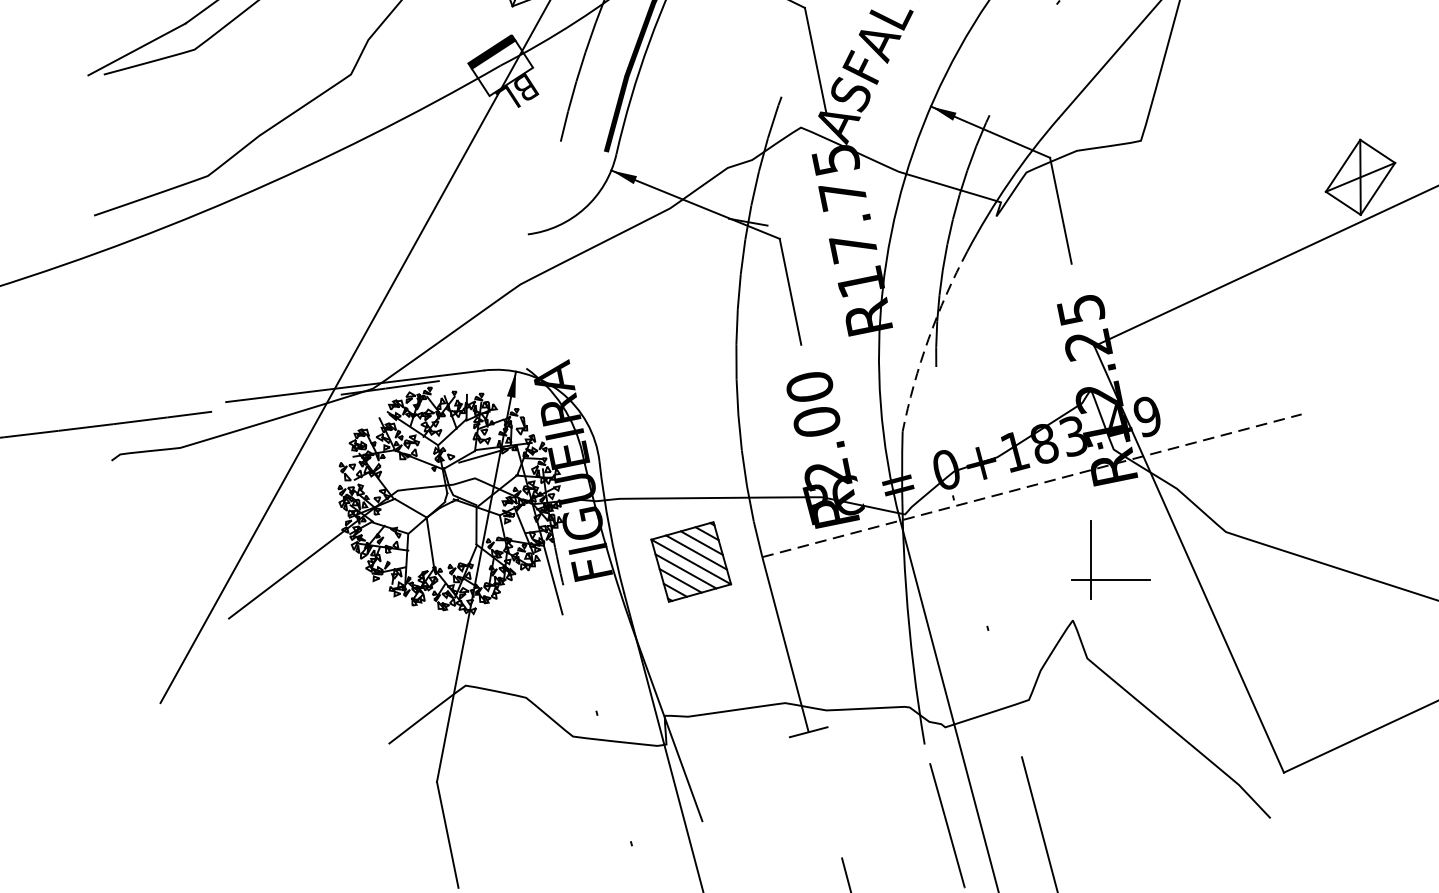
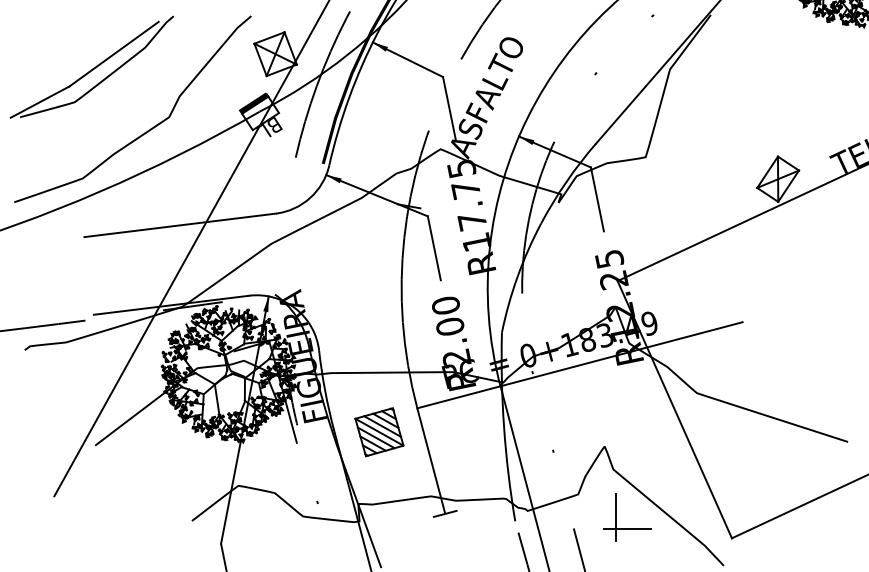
line: (368, 254) -> (179, 225), added
arc: (928, 338) -> (517, 276), dashed -> solid
line: (1032, 486) -> (580, 365), dashed -> solid
part: (1092, 560) -> (616, 517), moved
part: (691, 562) -> (379, 432), moved

